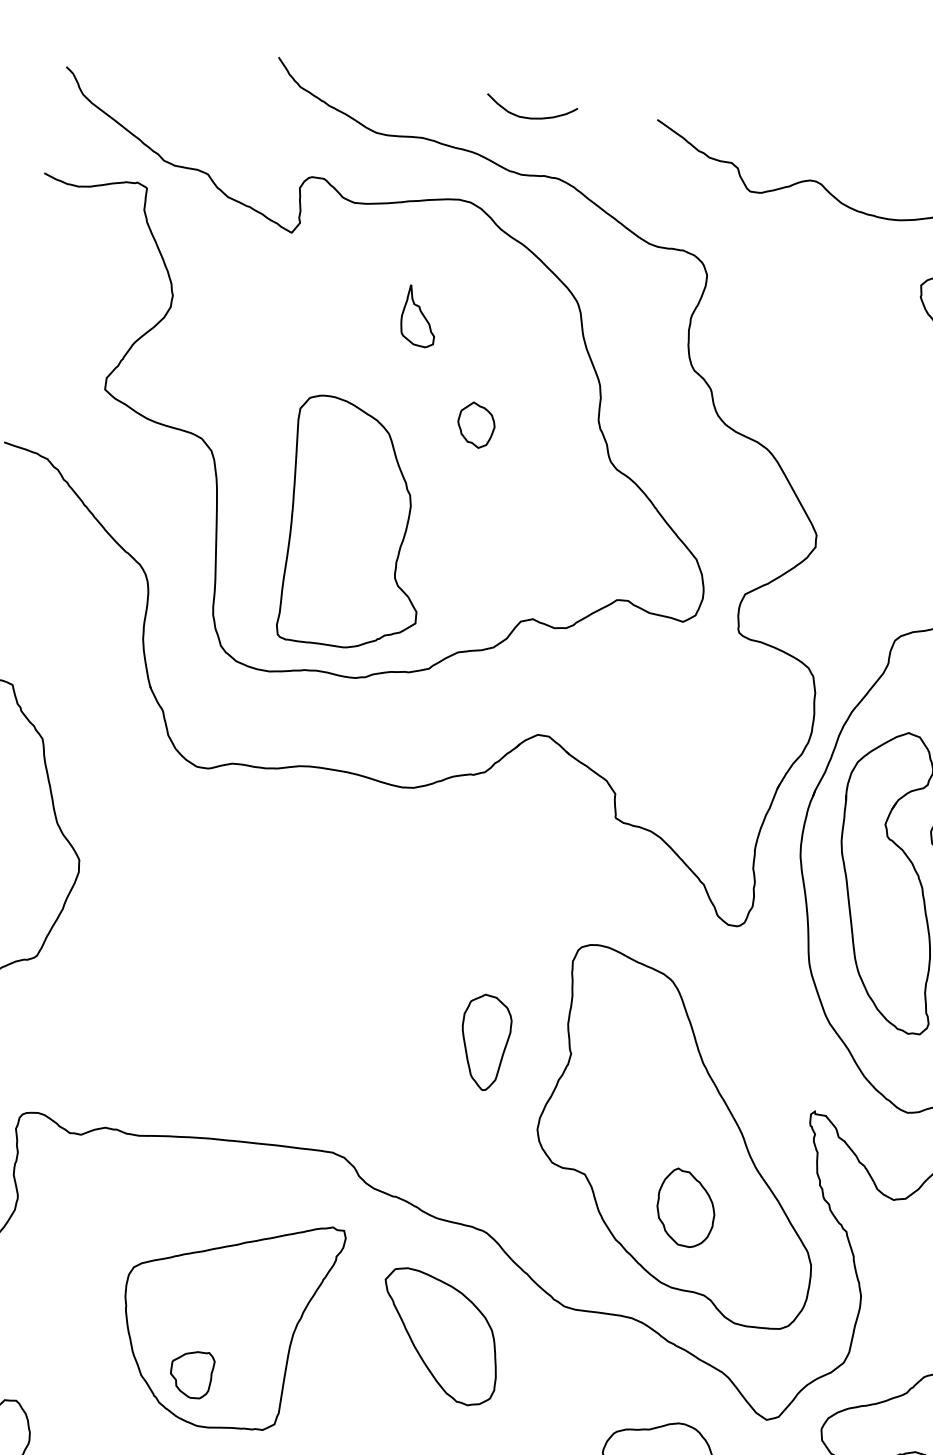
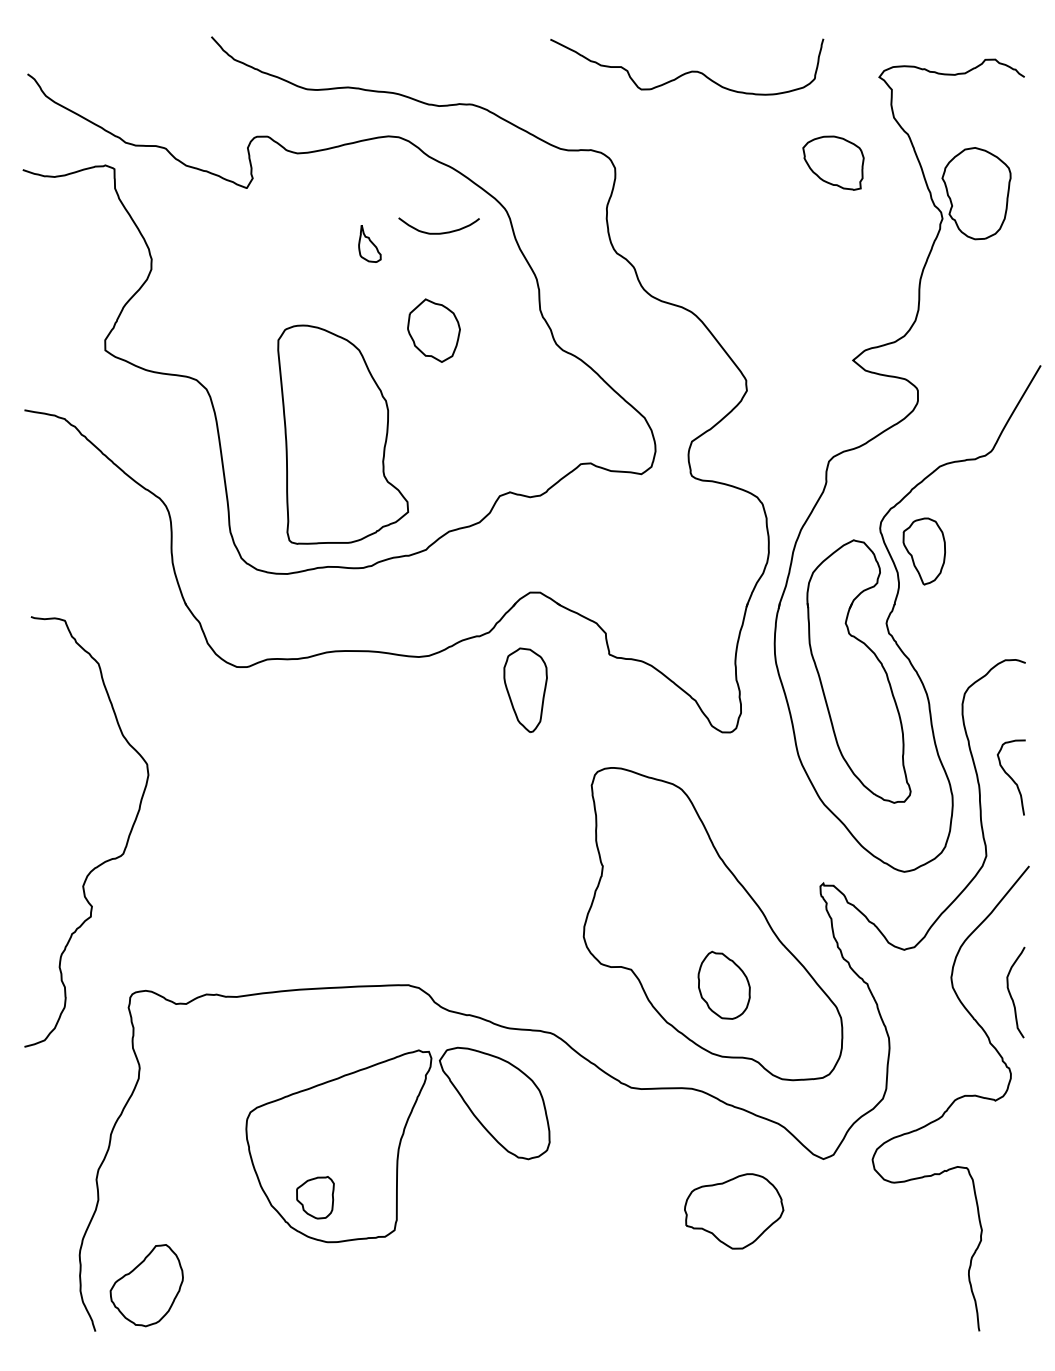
curve: (529, 116) -> (438, 232), moved
part: (419, 316) -> (369, 243), size x0.7
part: (476, 424) -> (434, 330), size x1.6
part: (484, 1041) -> (525, 689), moved
part: (439, 1337) -> (494, 1103), moved

